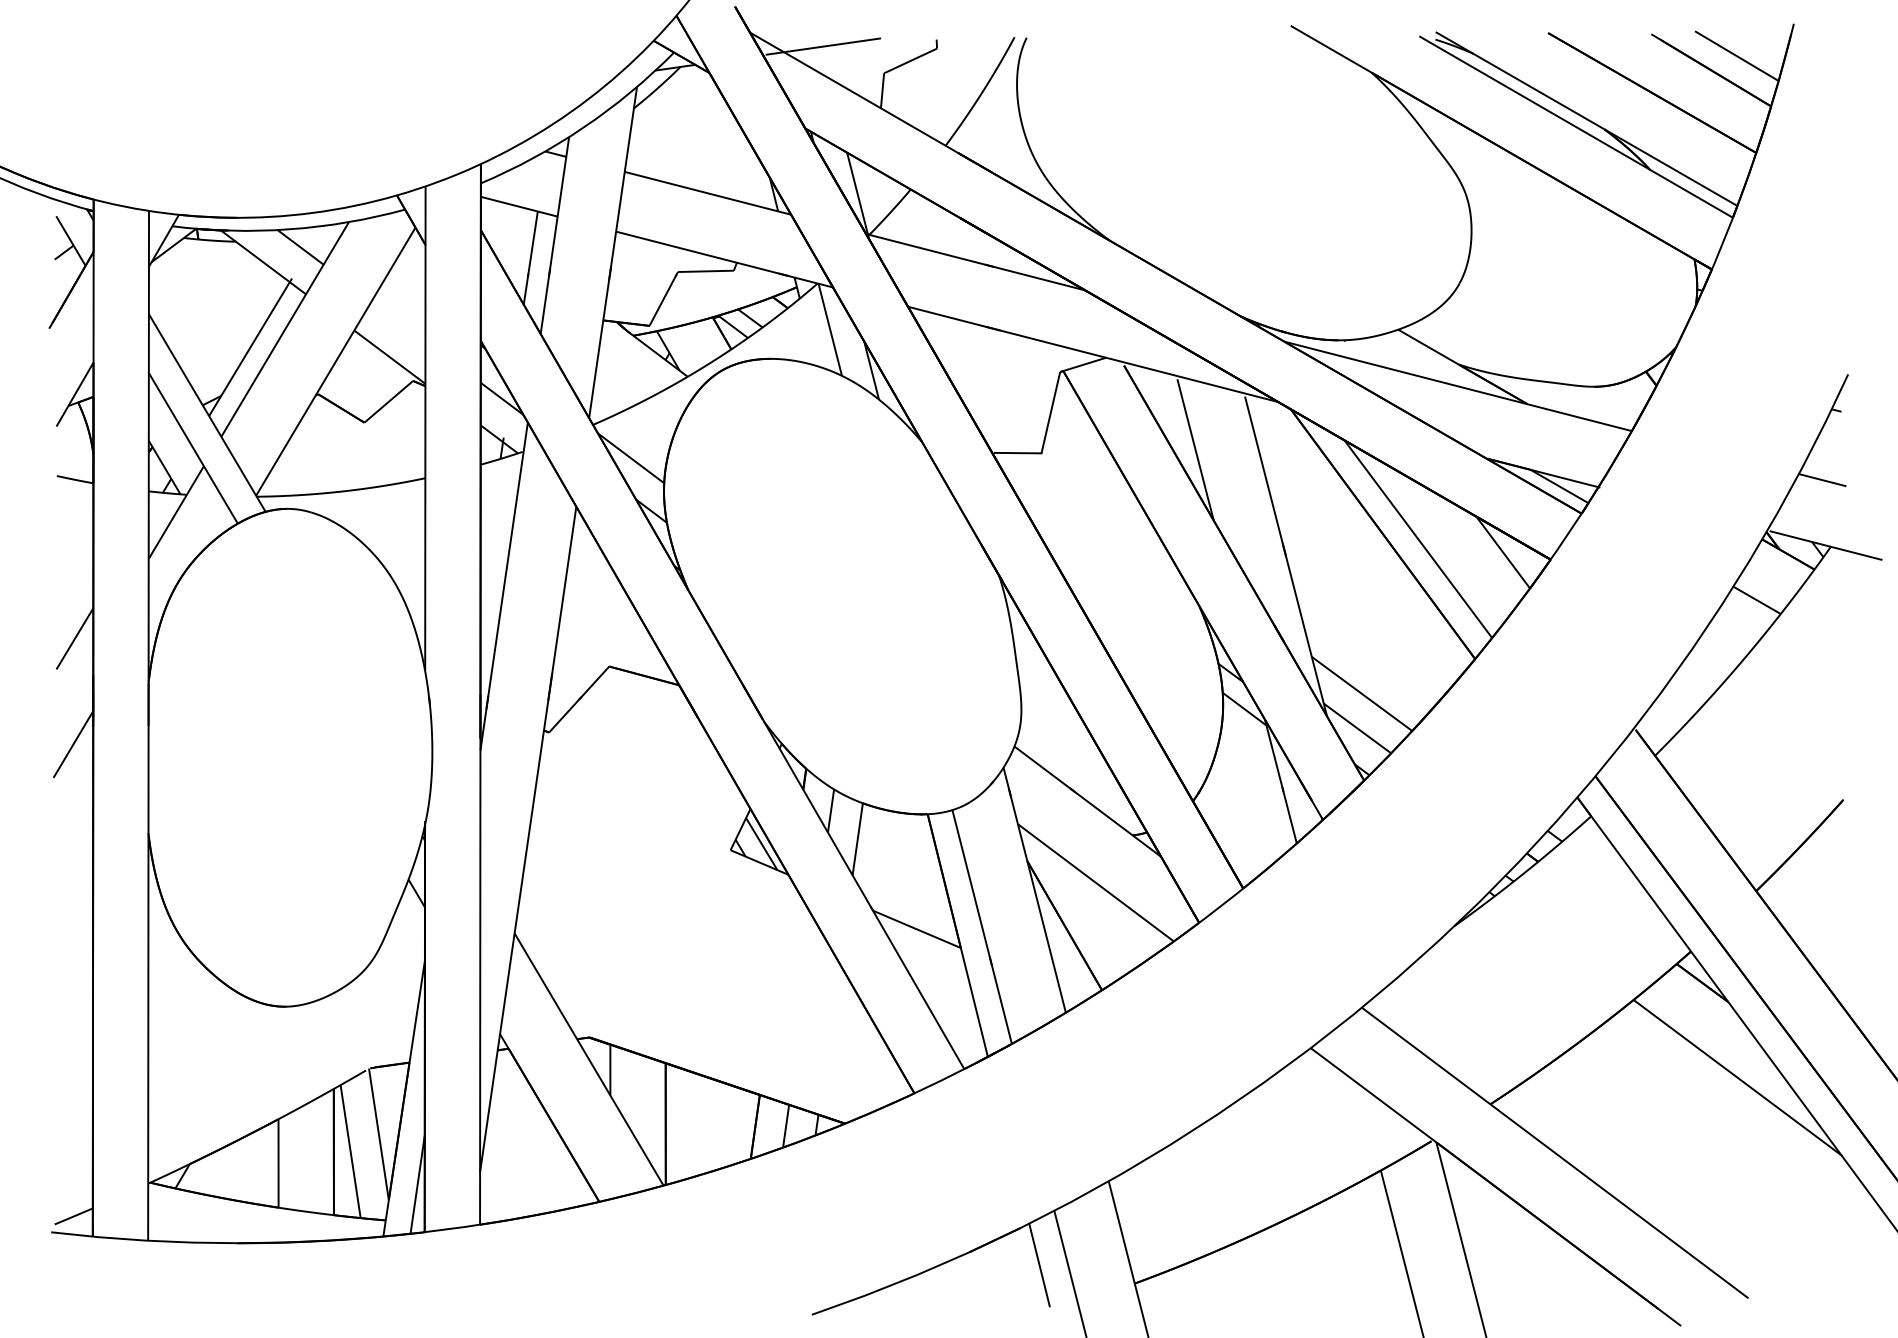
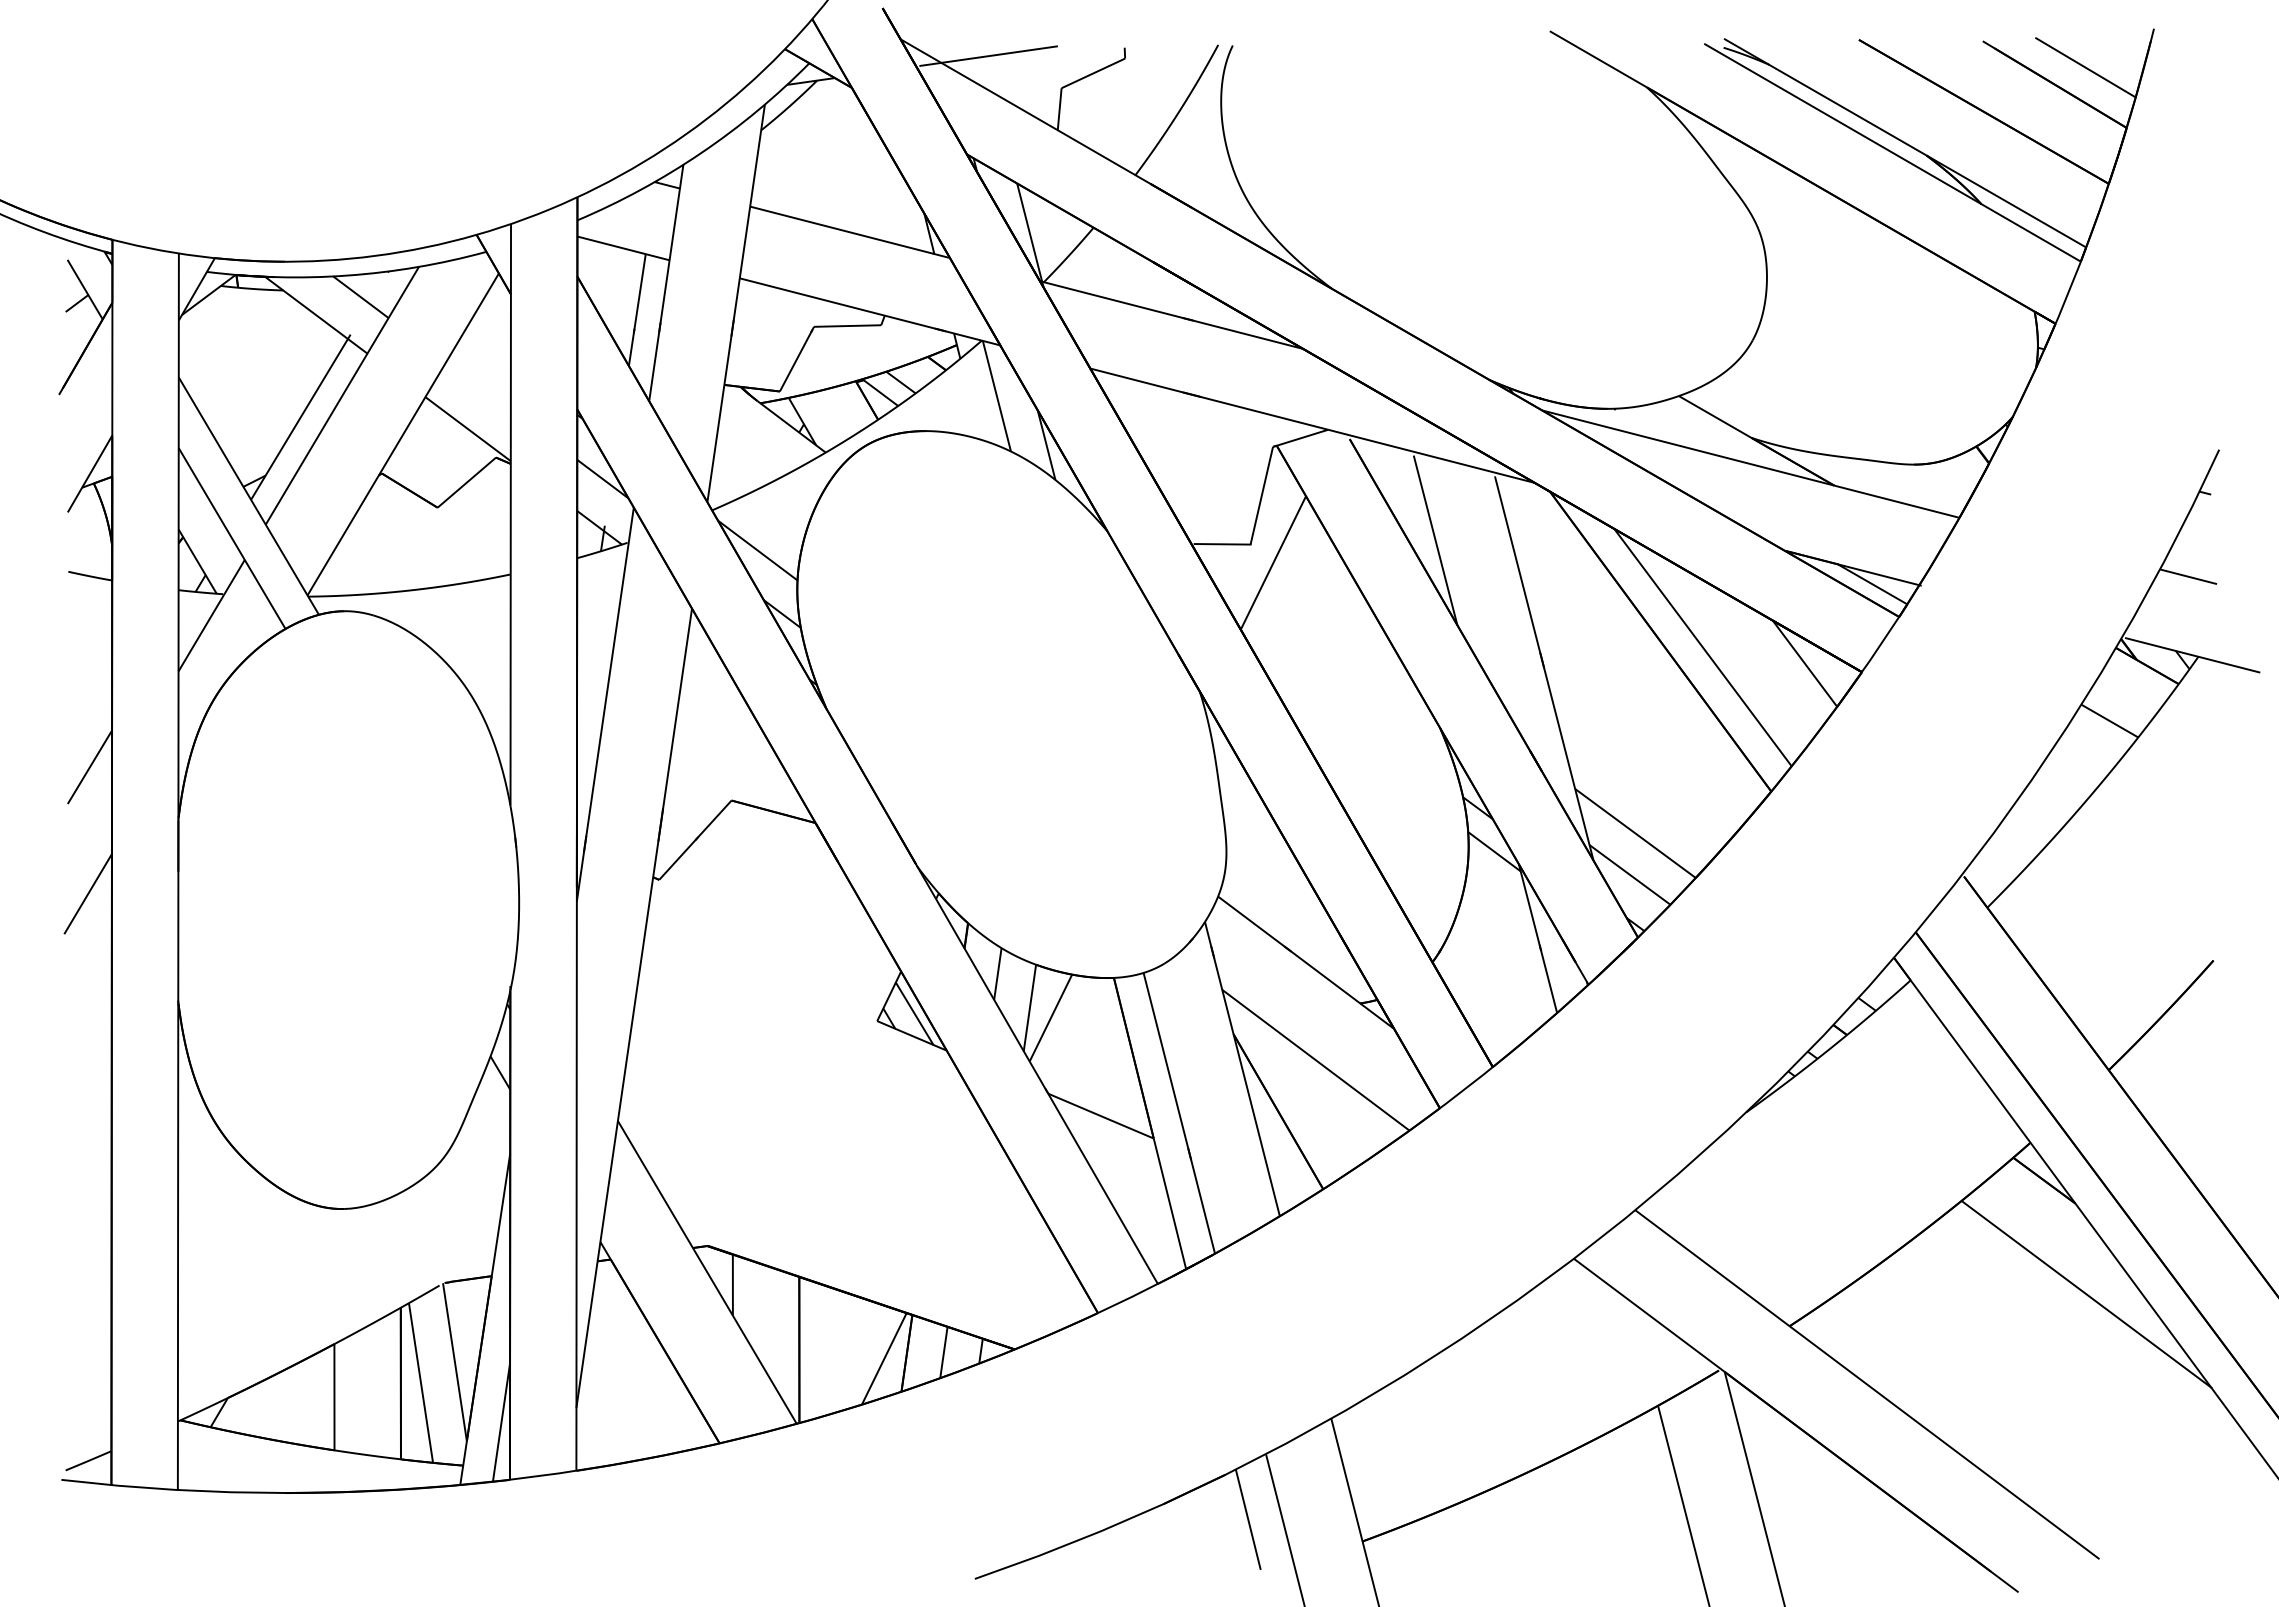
line: (1060, 468) -> (1273, 562), added
line: (874, 847) -> (1050, 1017), added
line: (735, 1131) -> (883, 1358), added

